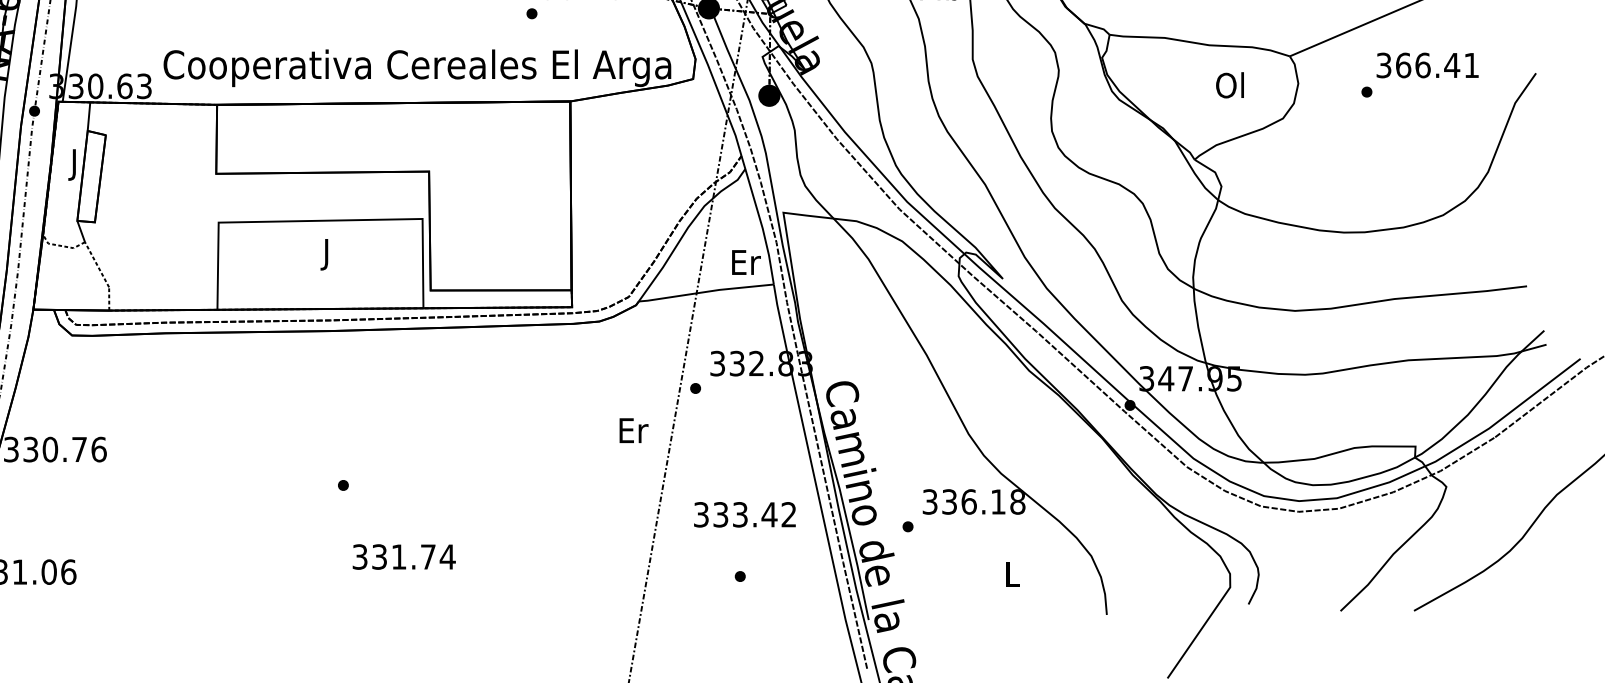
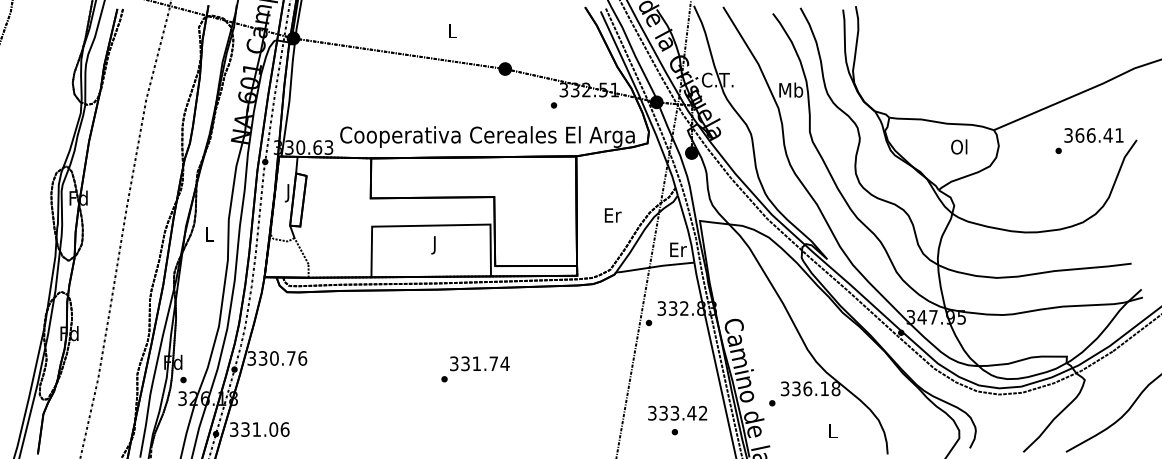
text: (1420, 74) -> (1089, 140), moved
text: (634, 430) -> (613, 215), moved
text: (744, 513) -> (677, 412), moved
text: (403, 556) -> (479, 363), moved

